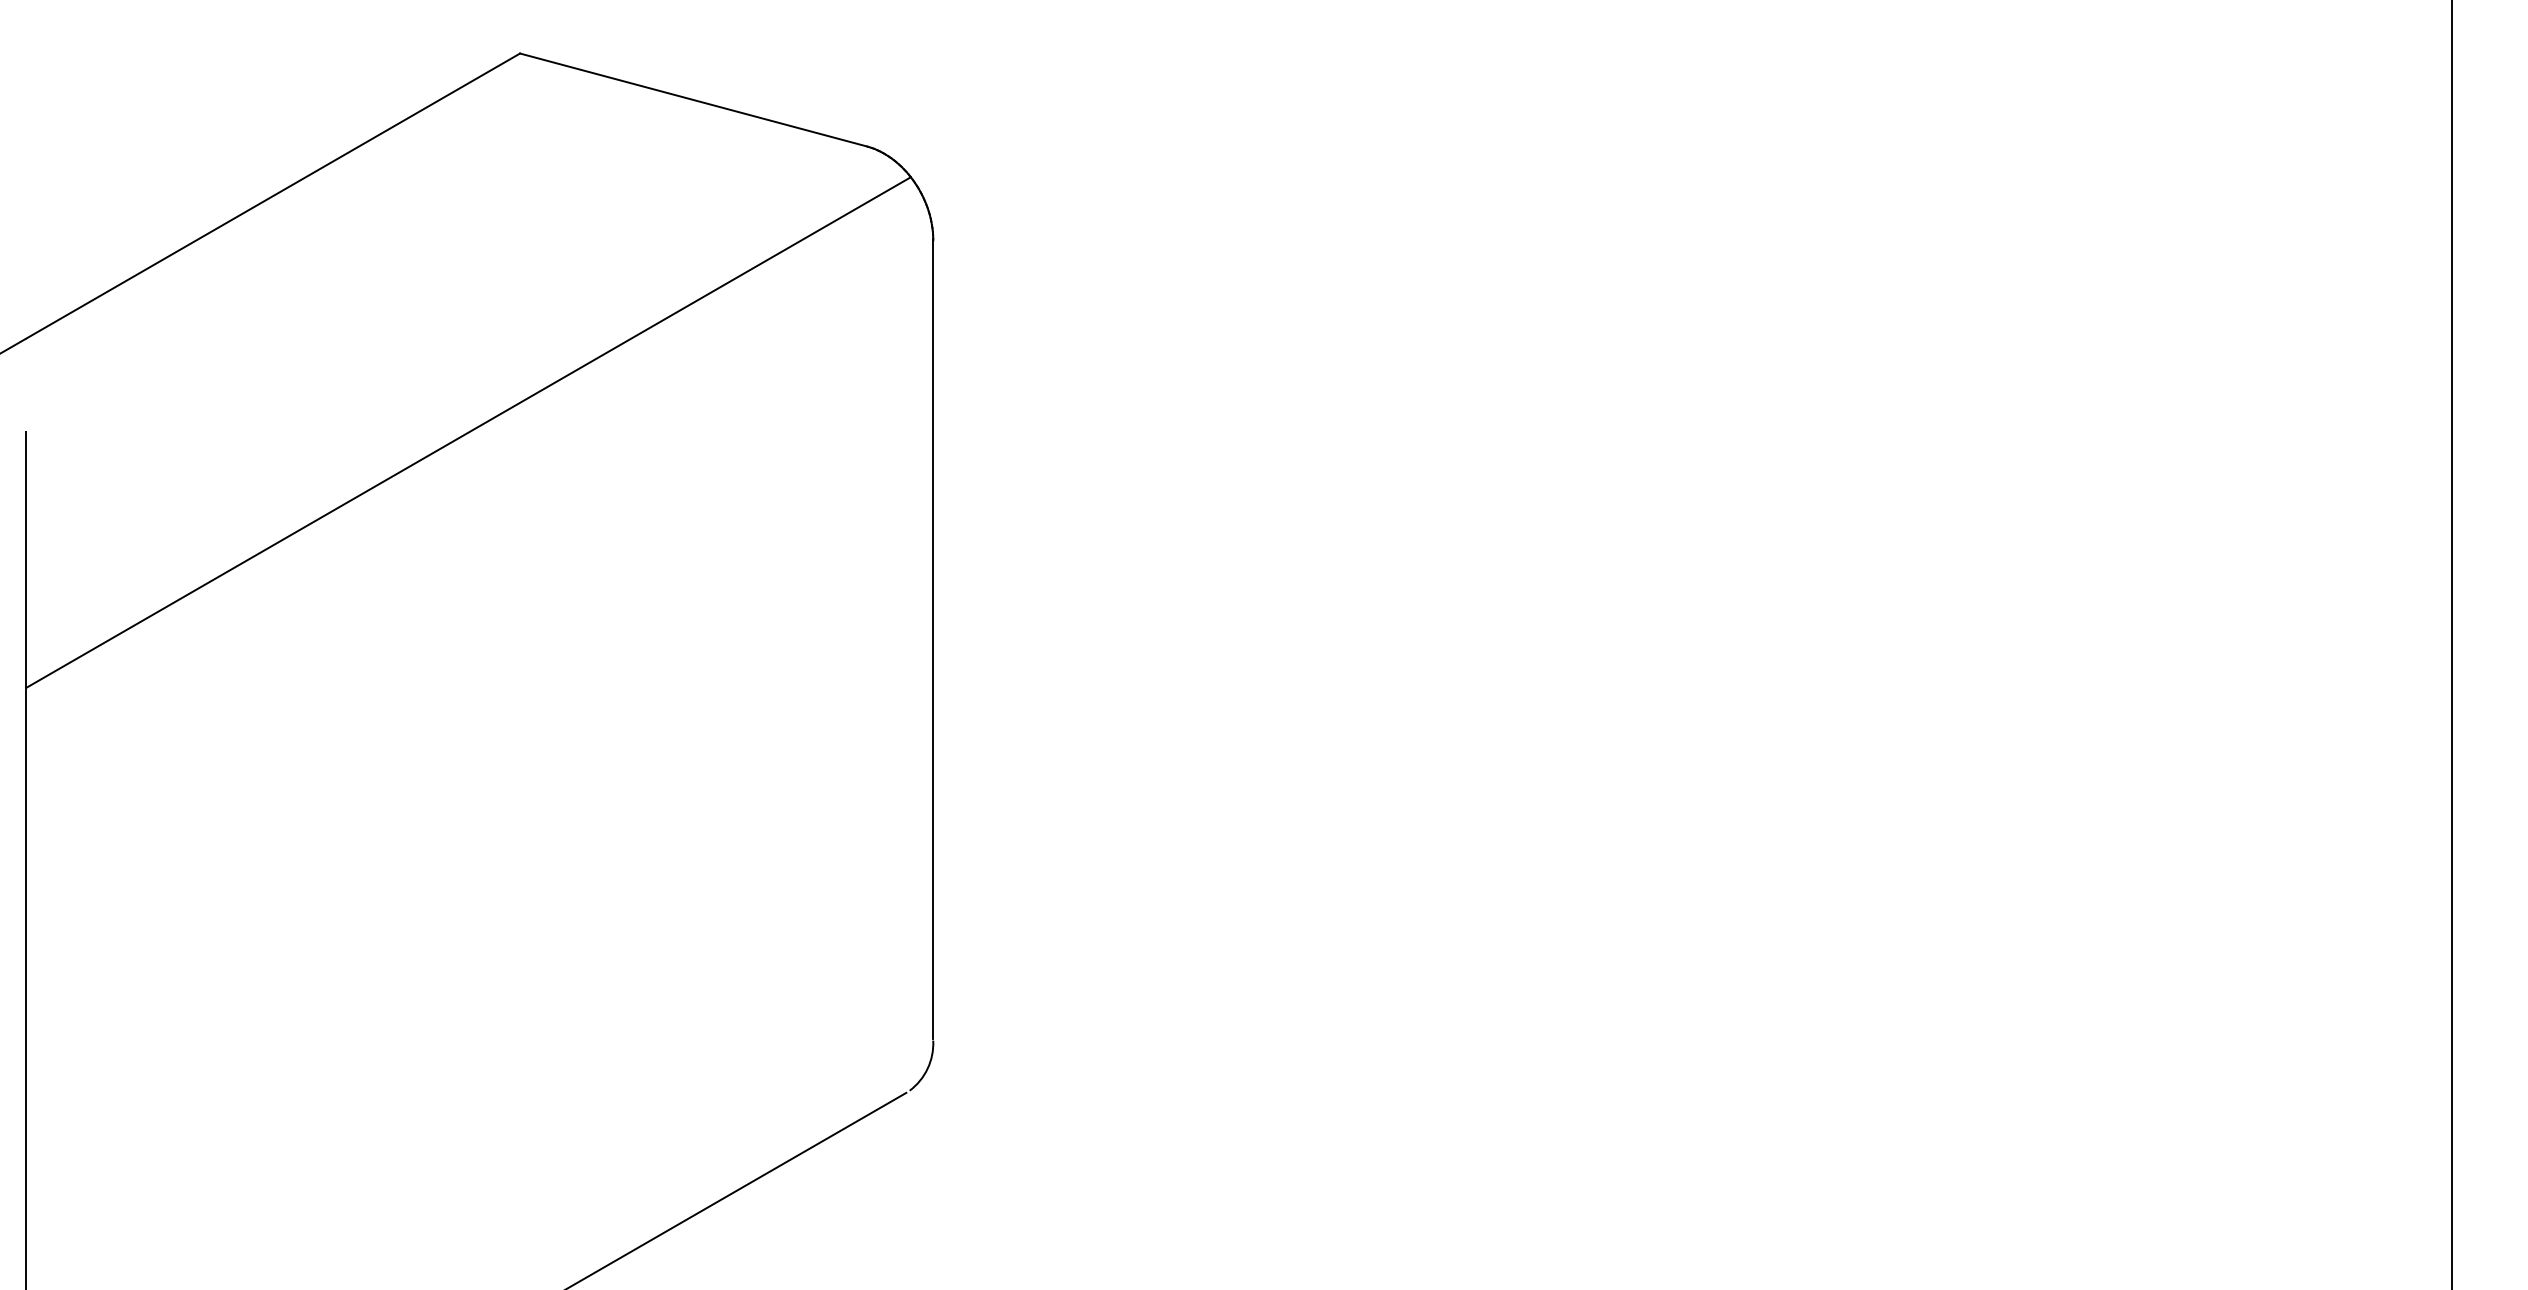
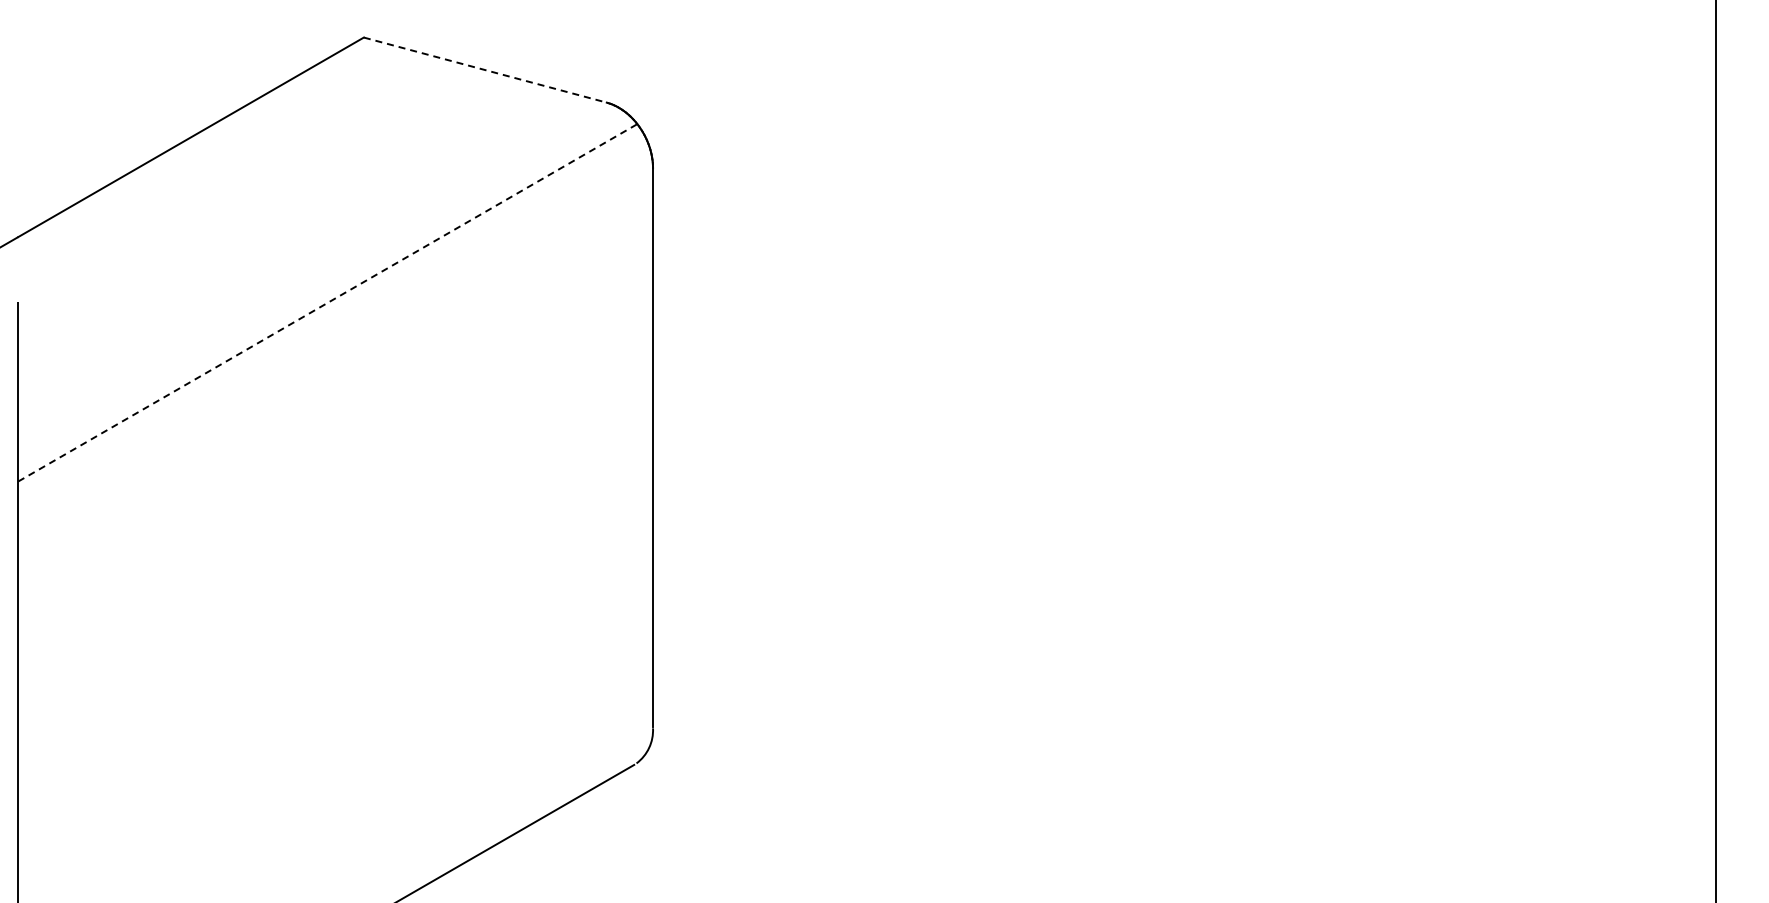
line: (693, 100) -> (485, 70), solid -> dashed
line: (469, 432) -> (328, 302), solid -> dashed

